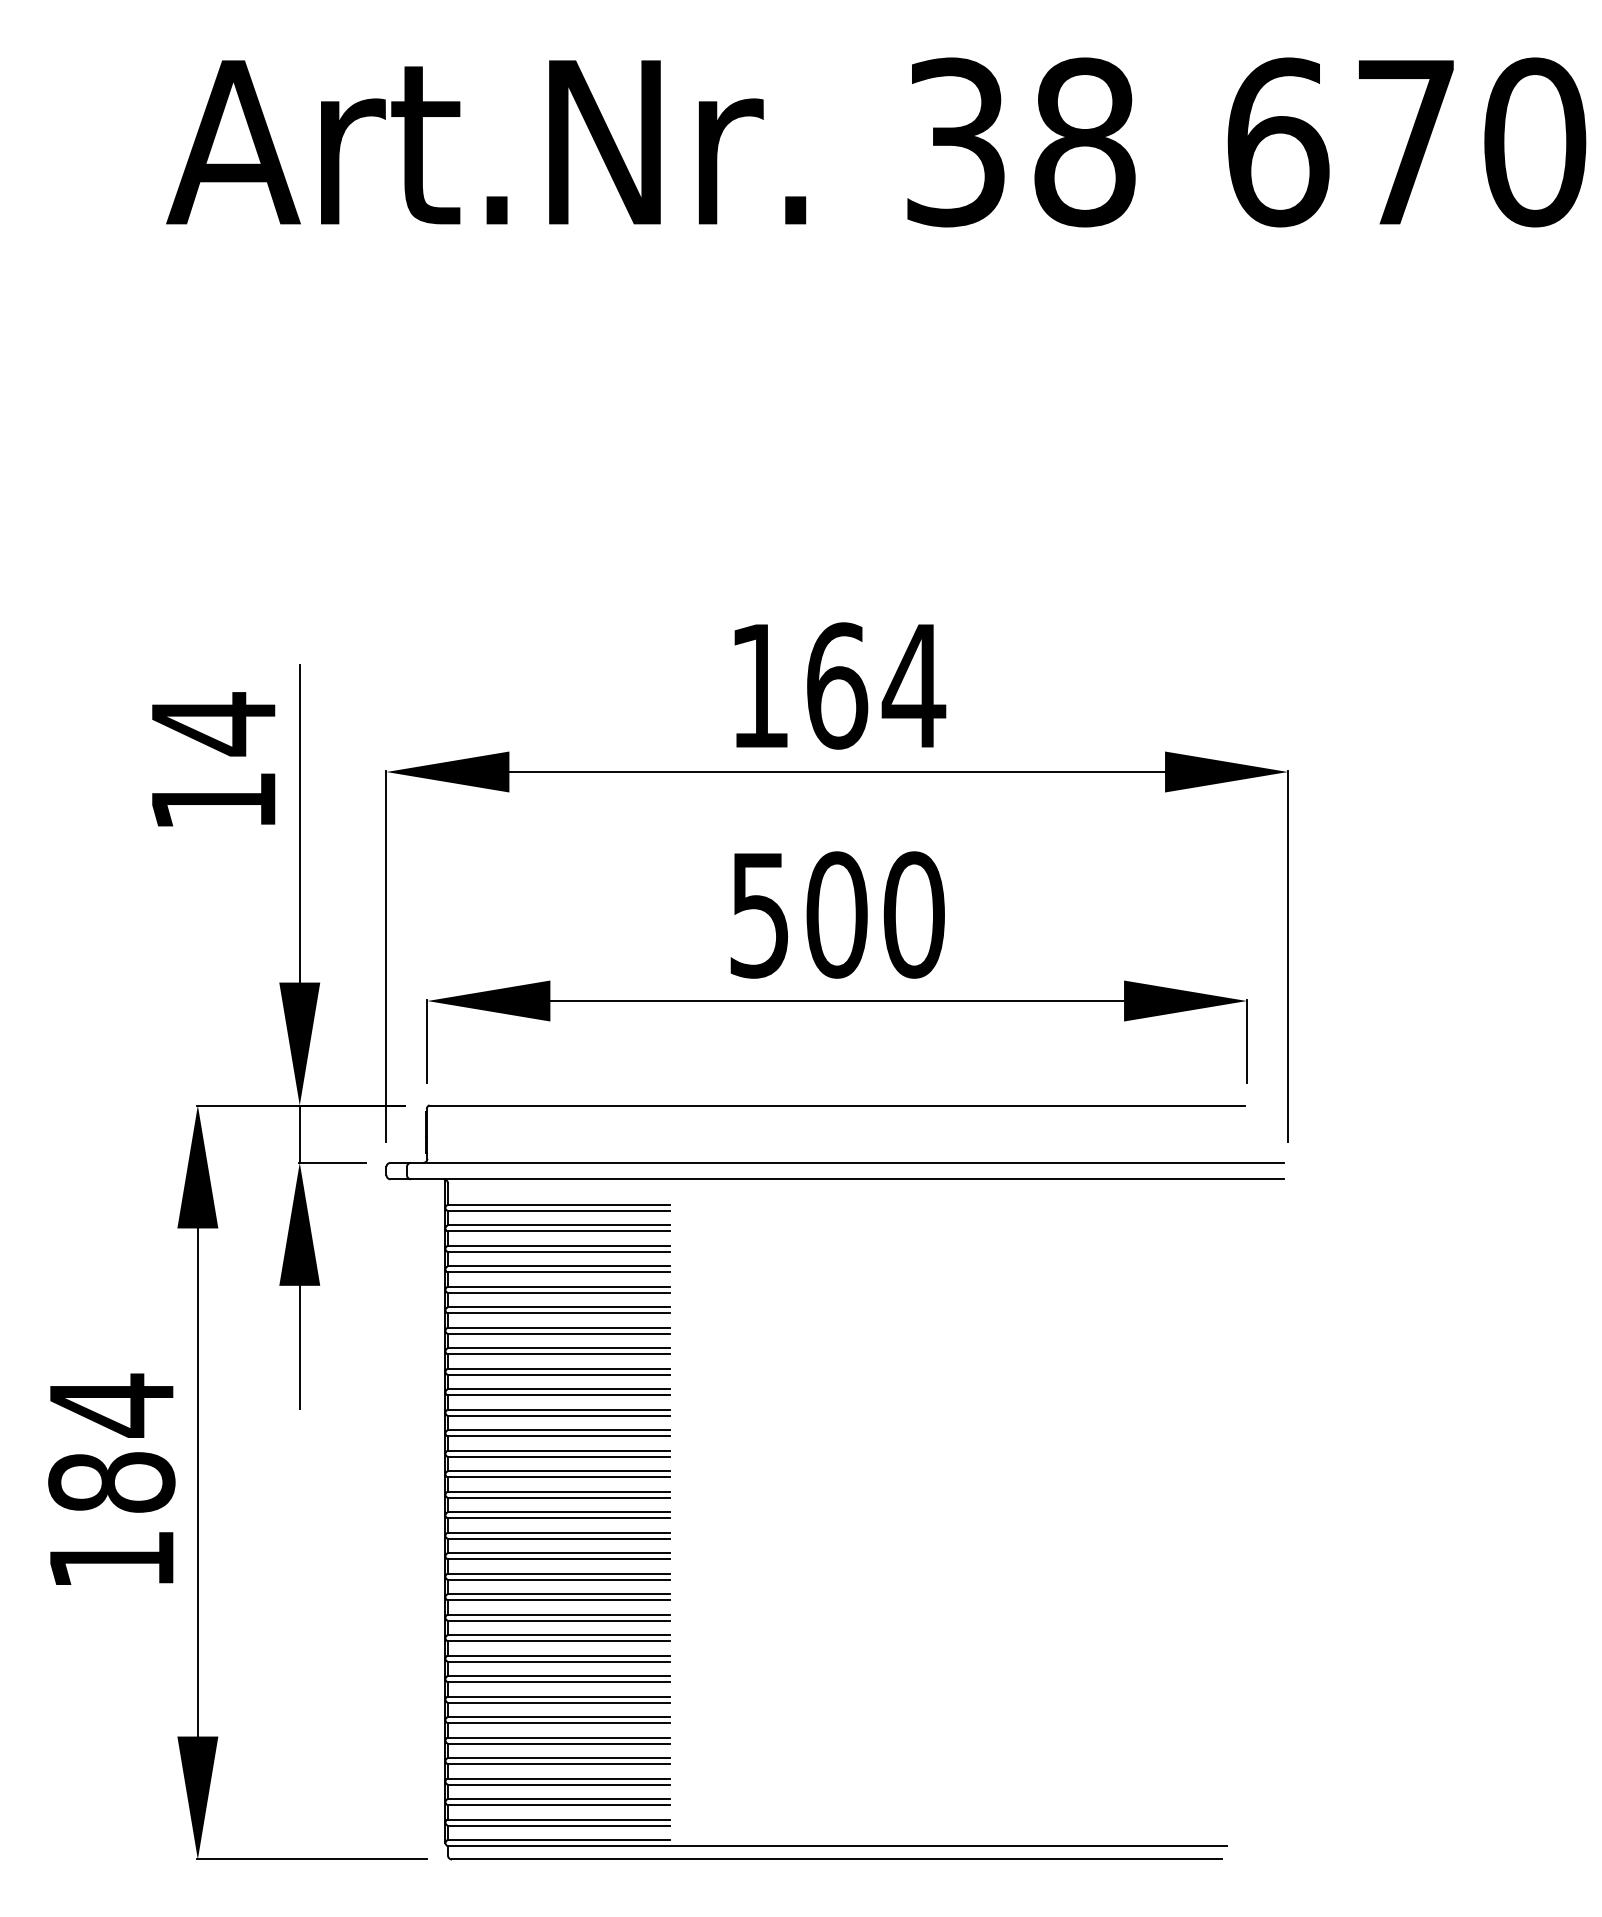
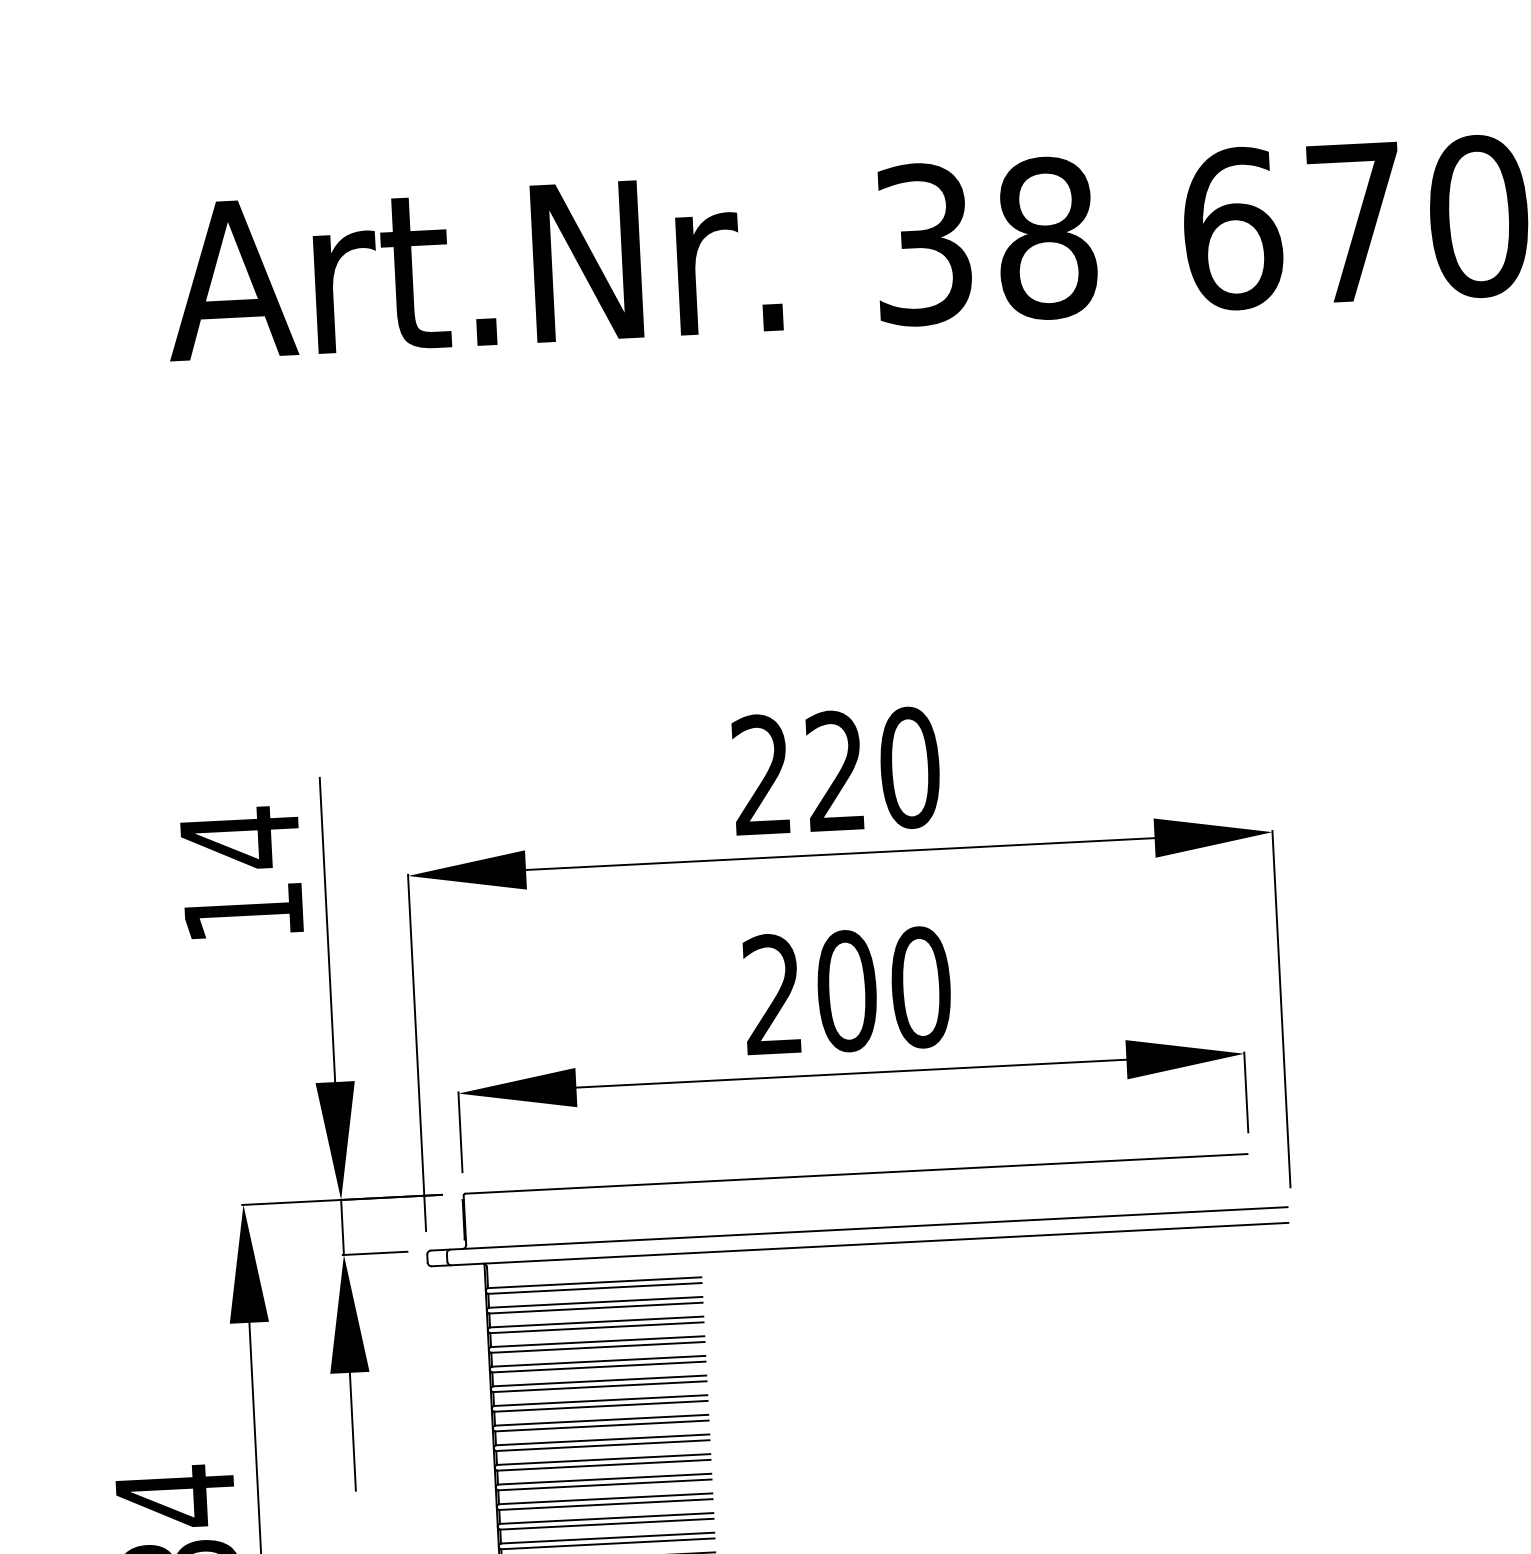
text: (838, 685) -> (837, 771), 164 -> 220
text: (758, 914) -> (771, 994), 500 -> 200

